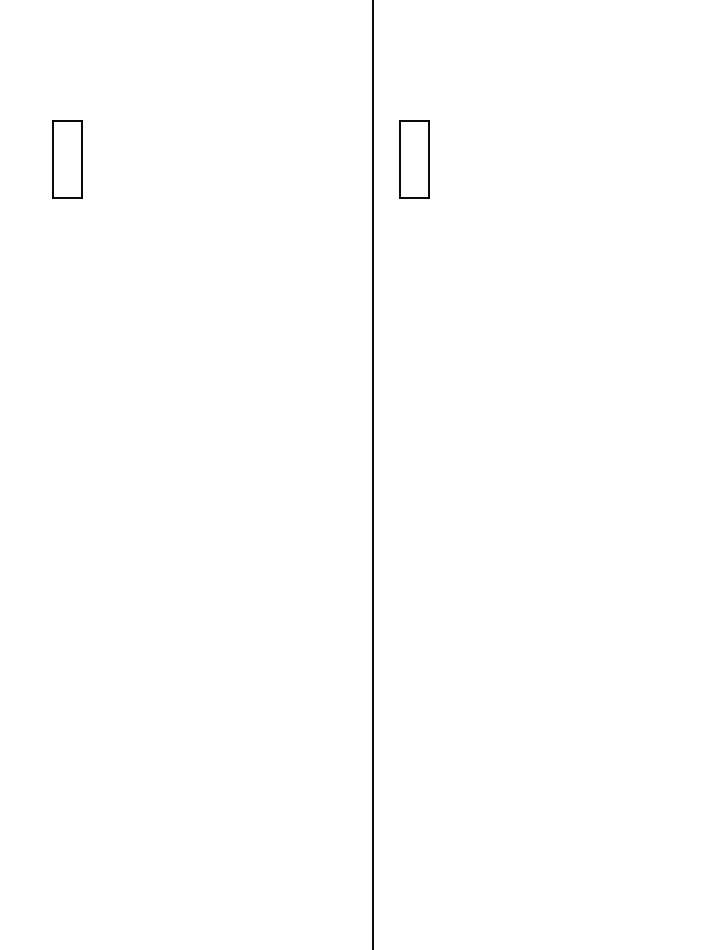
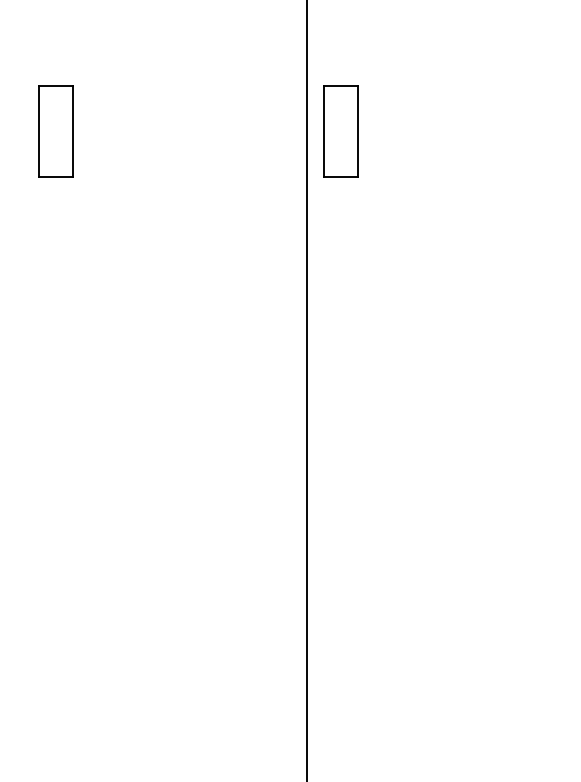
part: (67, 159) -> (55, 131), size x1.43
part: (413, 159) -> (340, 131), size x1.43

